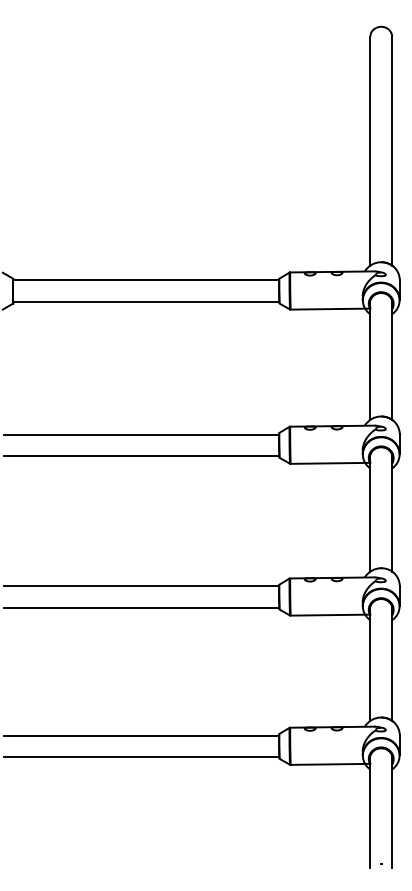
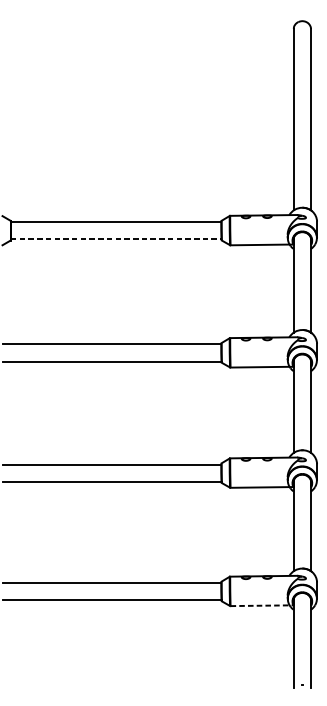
line: (146, 302) -> (116, 239), solid -> dashed
line: (330, 764) -> (262, 605), solid -> dashed

